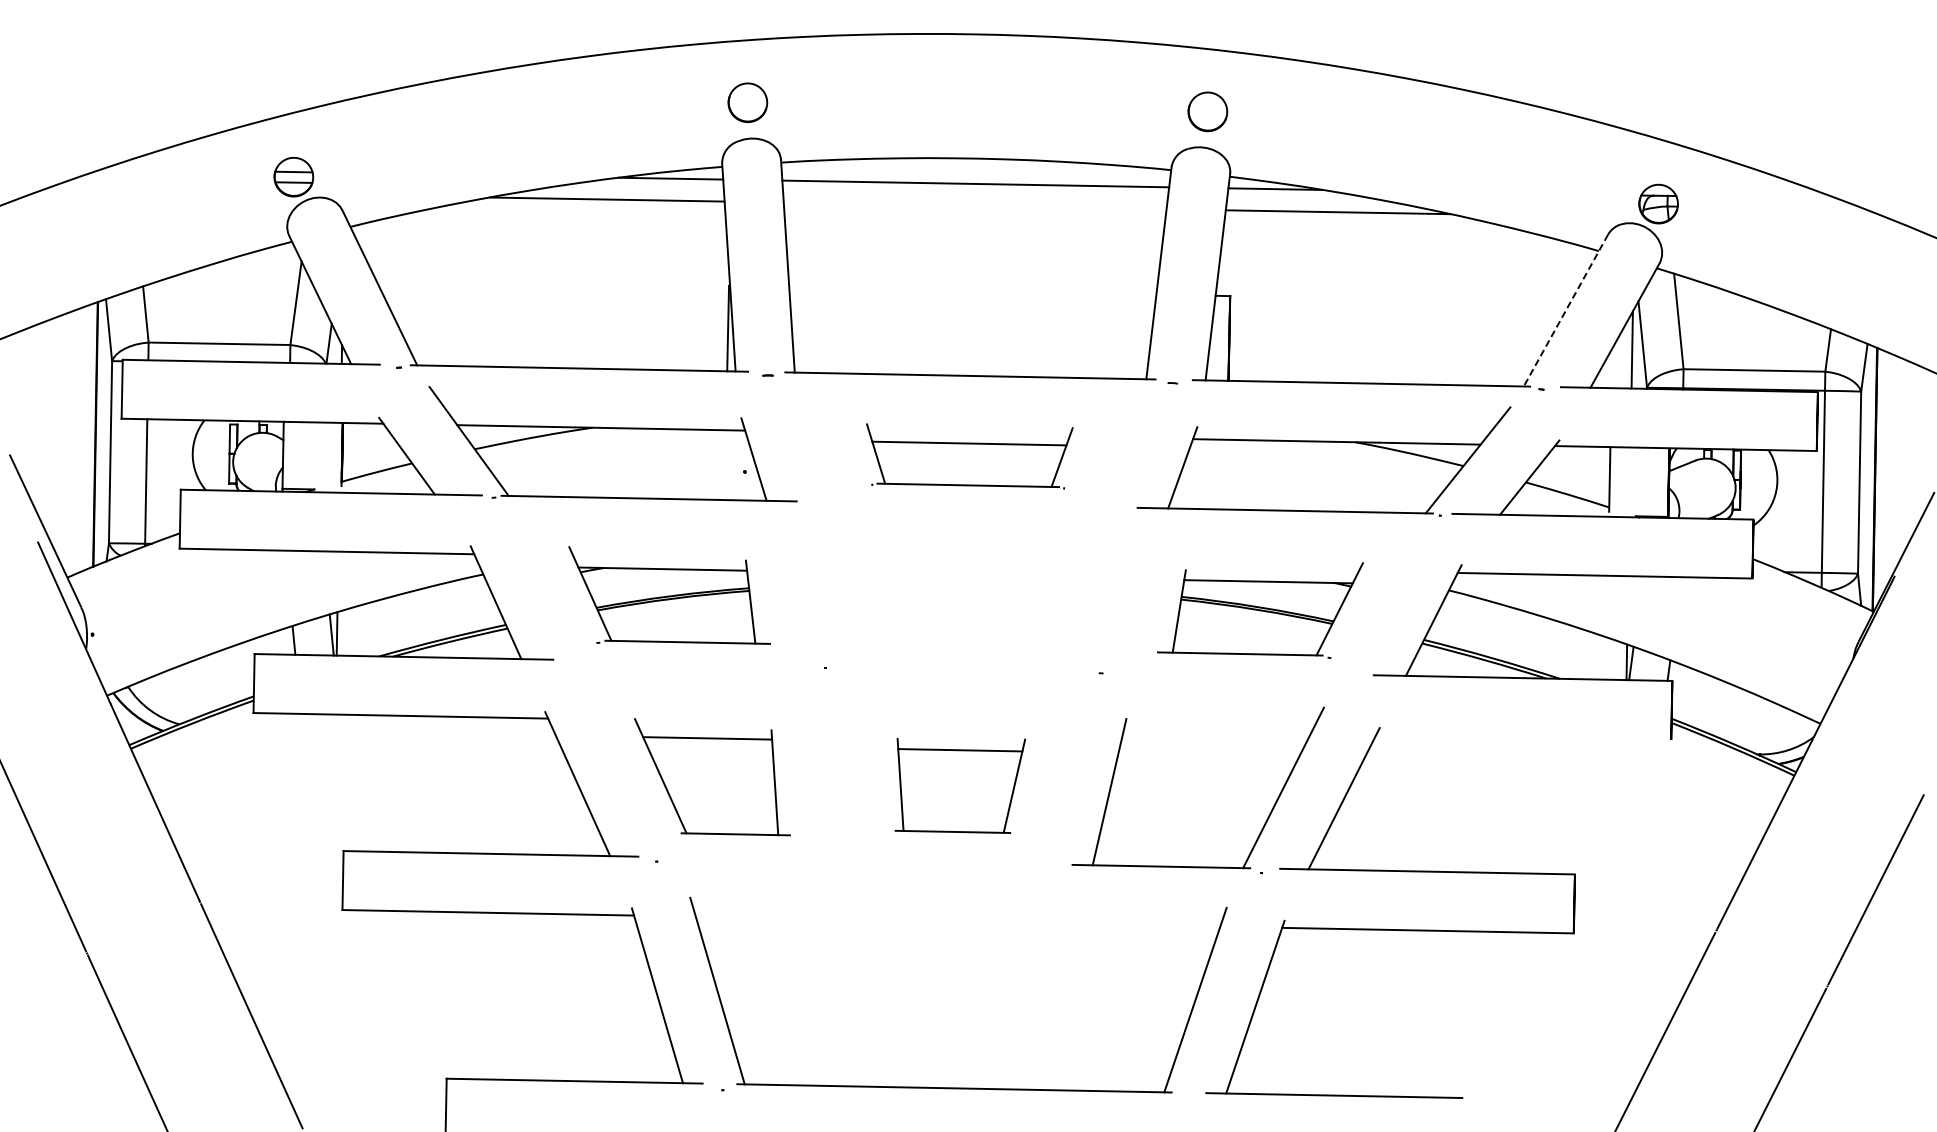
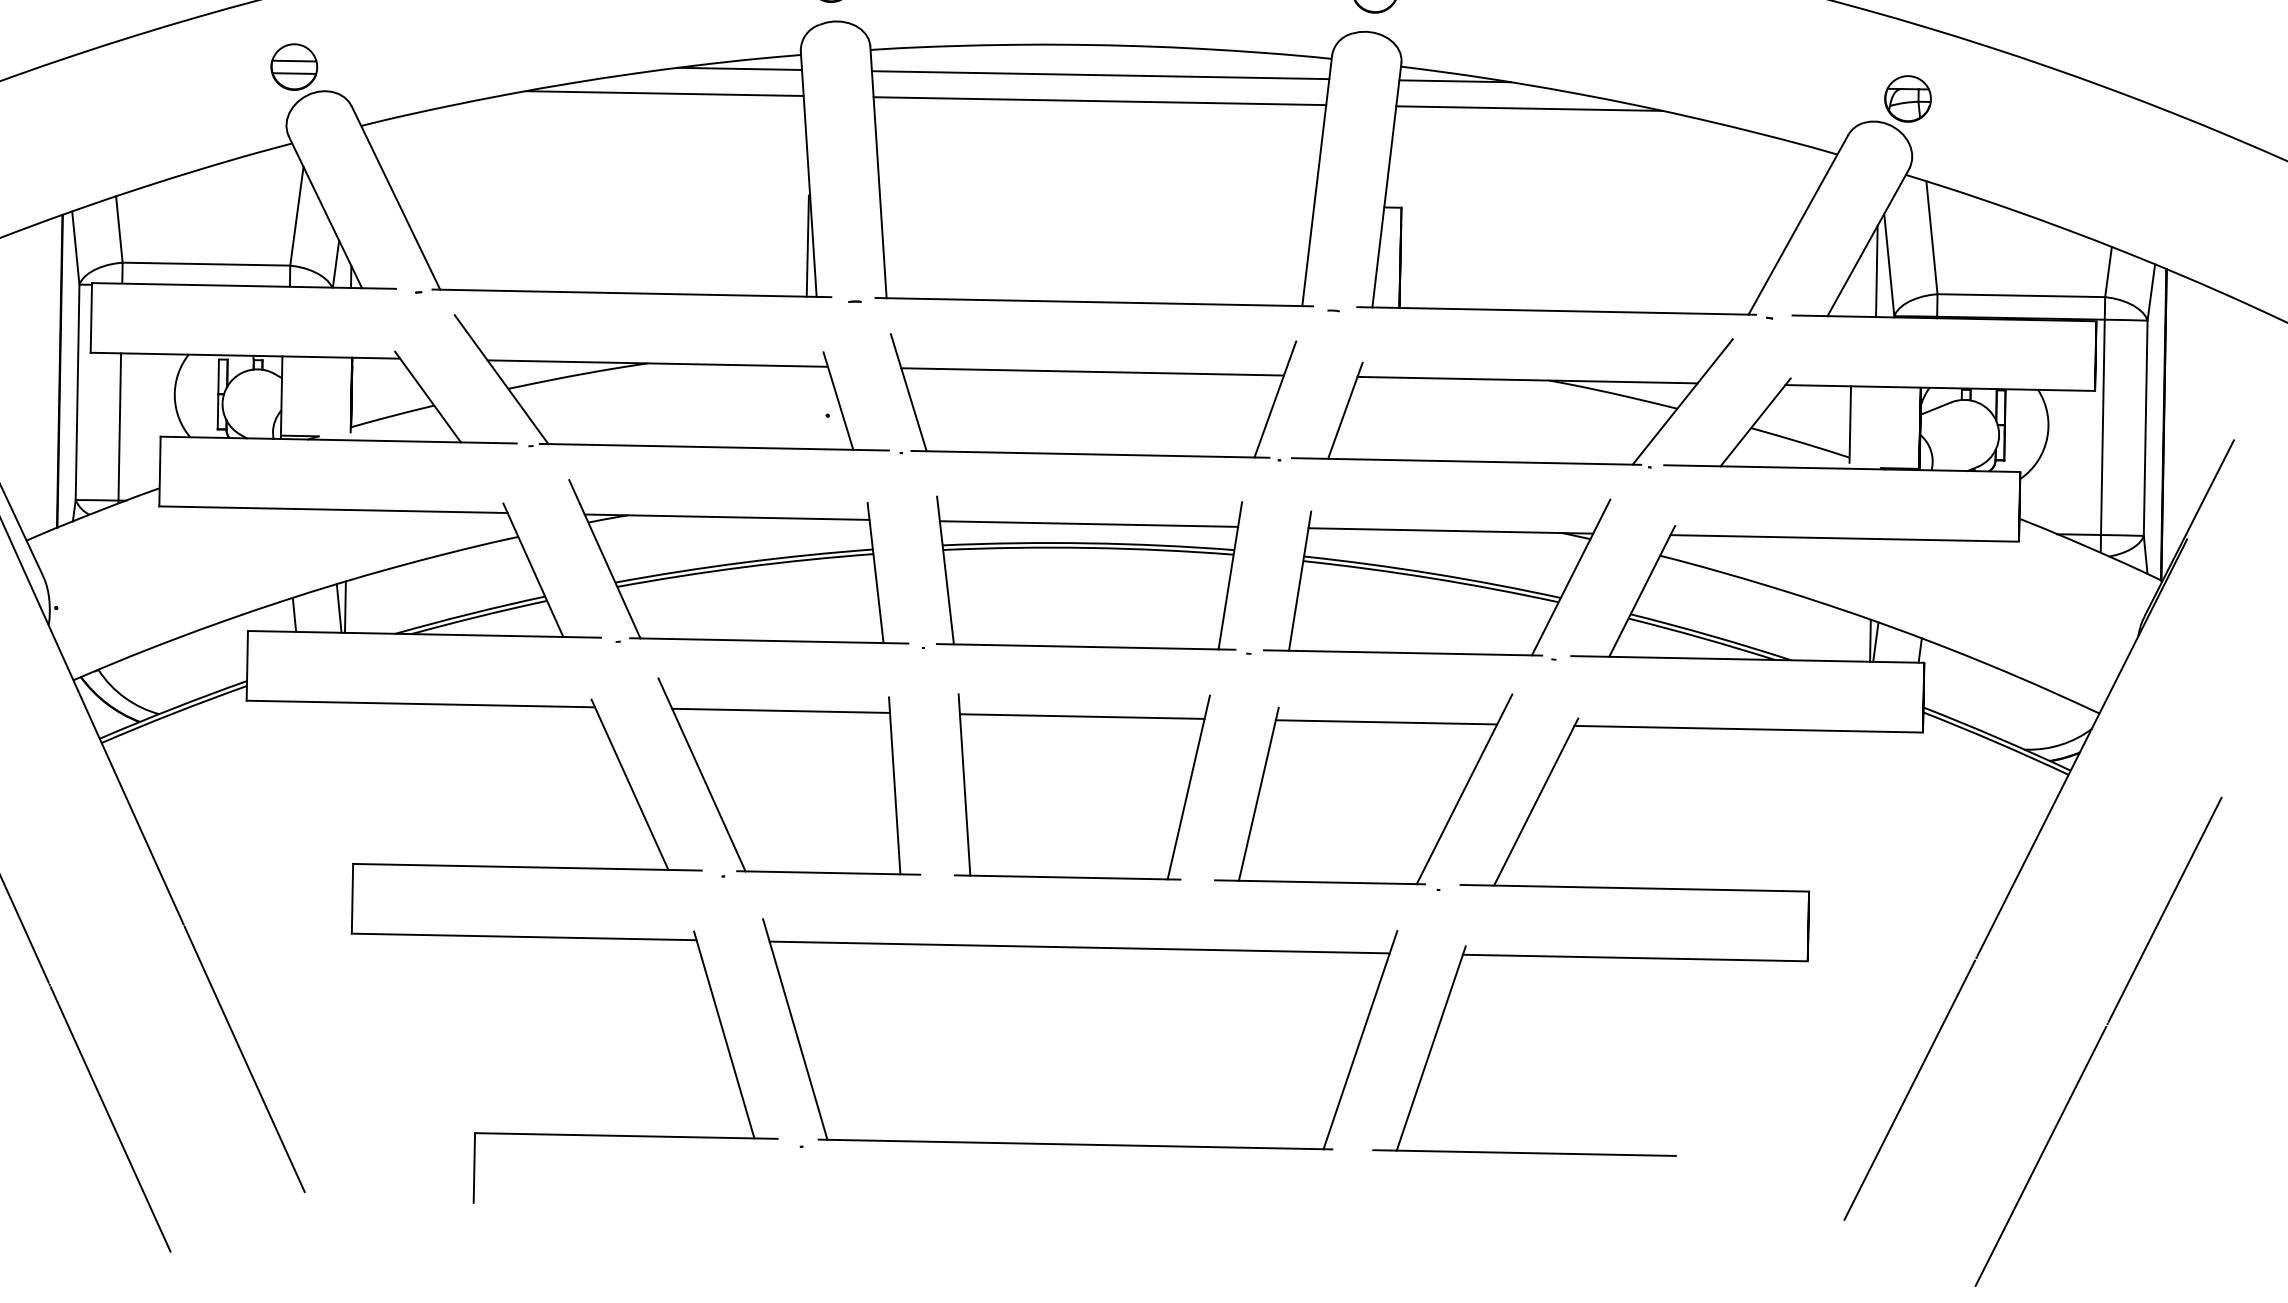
line: (974, 205) -> (1099, 100), added
line: (1565, 310) -> (1797, 224), dashed -> solid
part: (969, 456) -> (1093, 397), size x1.67
part: (669, 595) -> (738, 561), size x1.43
part: (966, 604) -> (1089, 572), added
part: (1260, 610) -> (1437, 579), size x1.43
line: (1217, 731) -> (1386, 722), added
line: (1523, 736) -> (1748, 728), added
part: (712, 777) -> (789, 776), size x1.43
part: (960, 785) -> (1082, 786), size x1.67
line: (957, 921) -> (1079, 947), added

